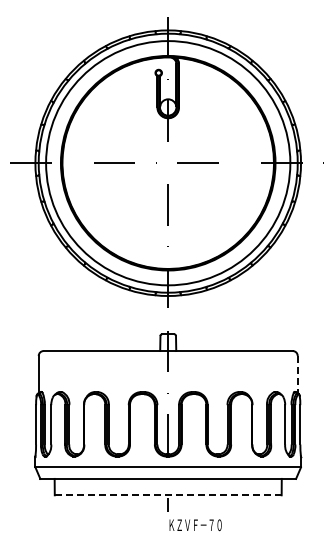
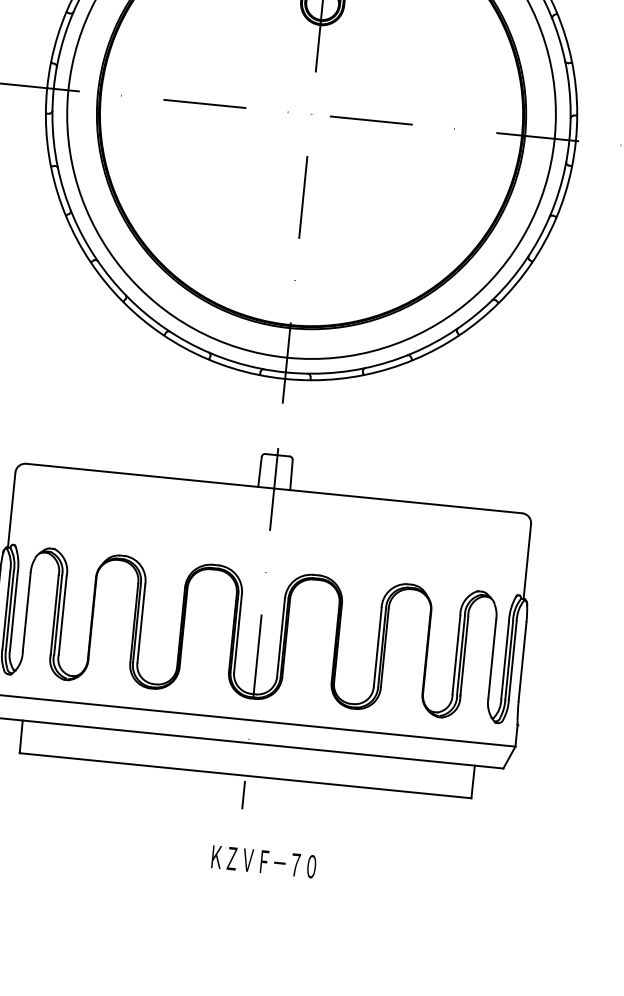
line: (297, 374) -> (526, 560), dashed -> solid
line: (167, 495) -> (244, 775), dashed -> solid
text: (195, 525) -> (263, 862), moved

